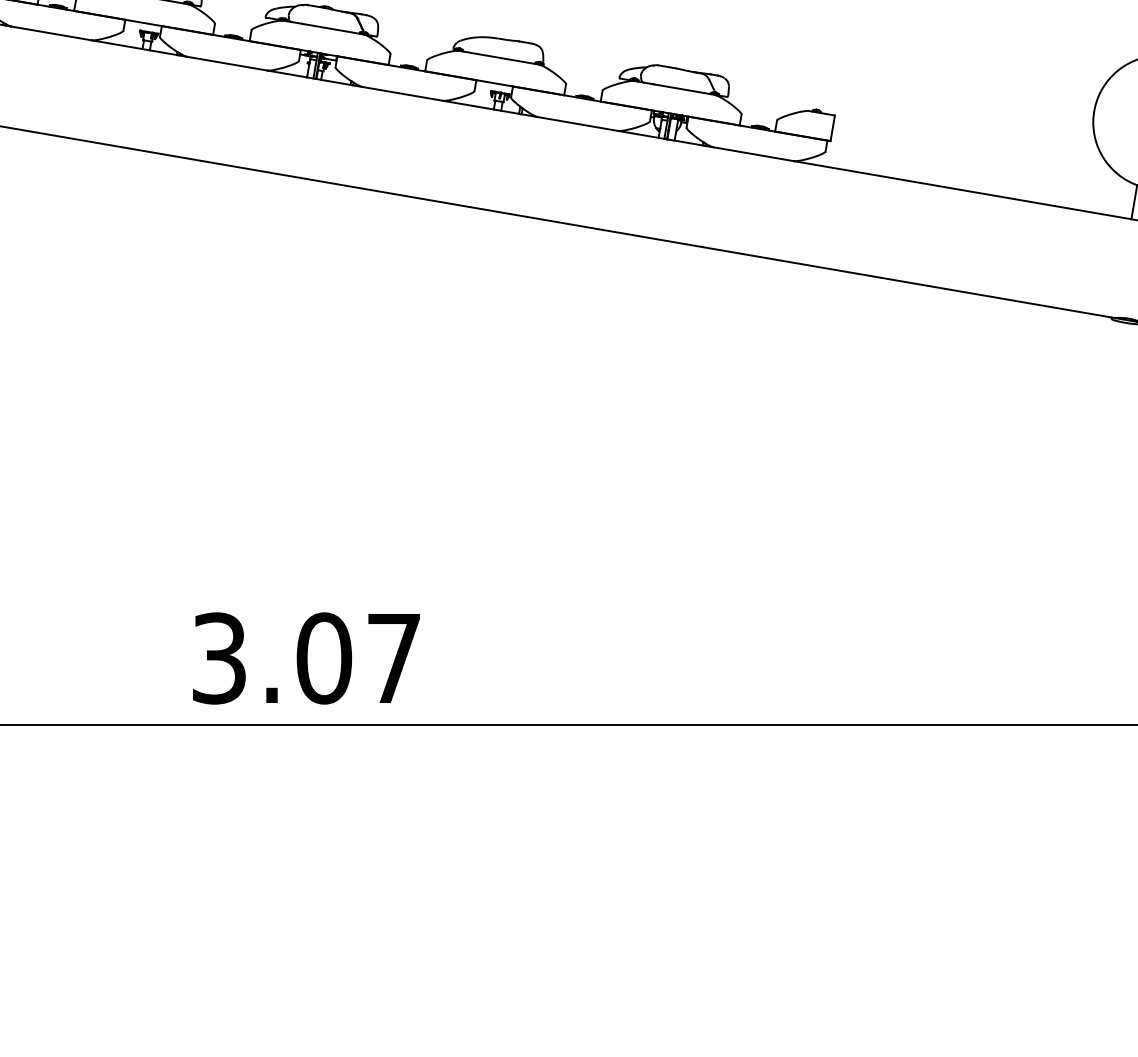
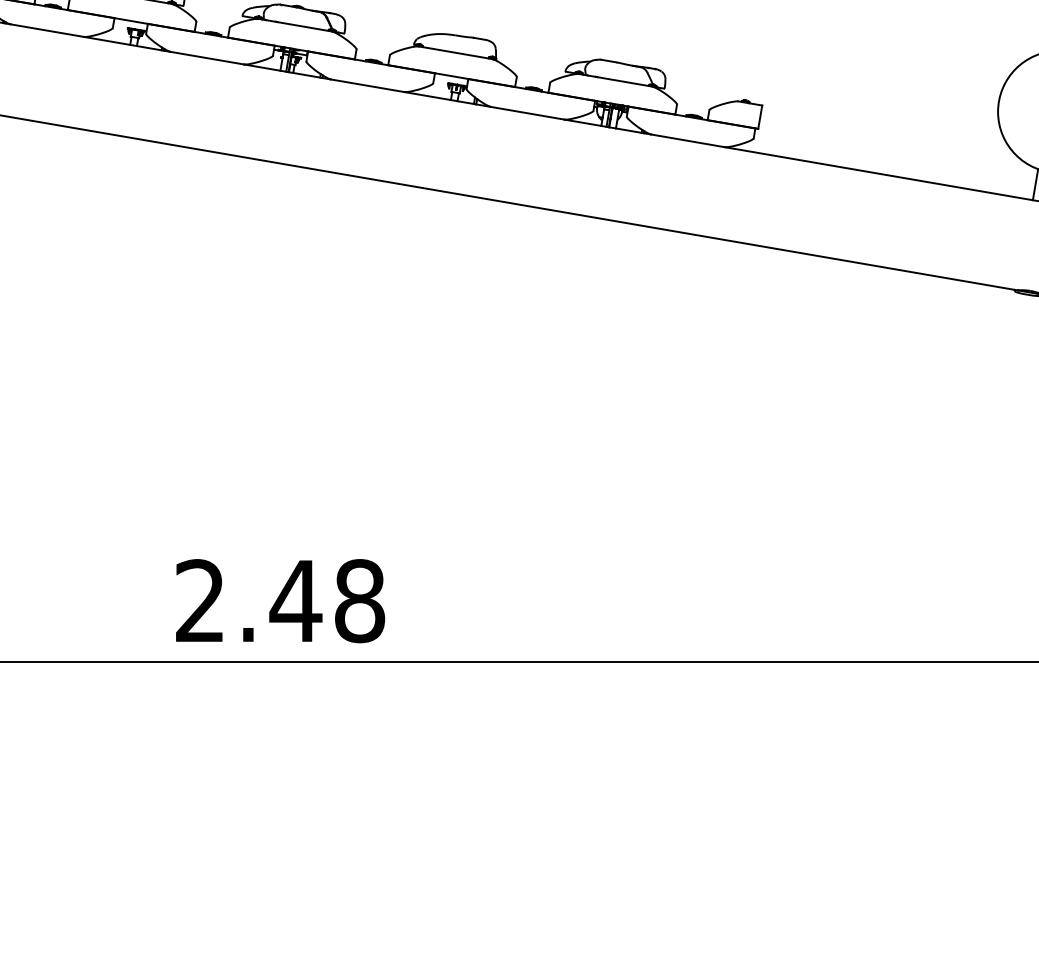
text: (306, 658) -> (279, 601), 3.07 -> 2.48

